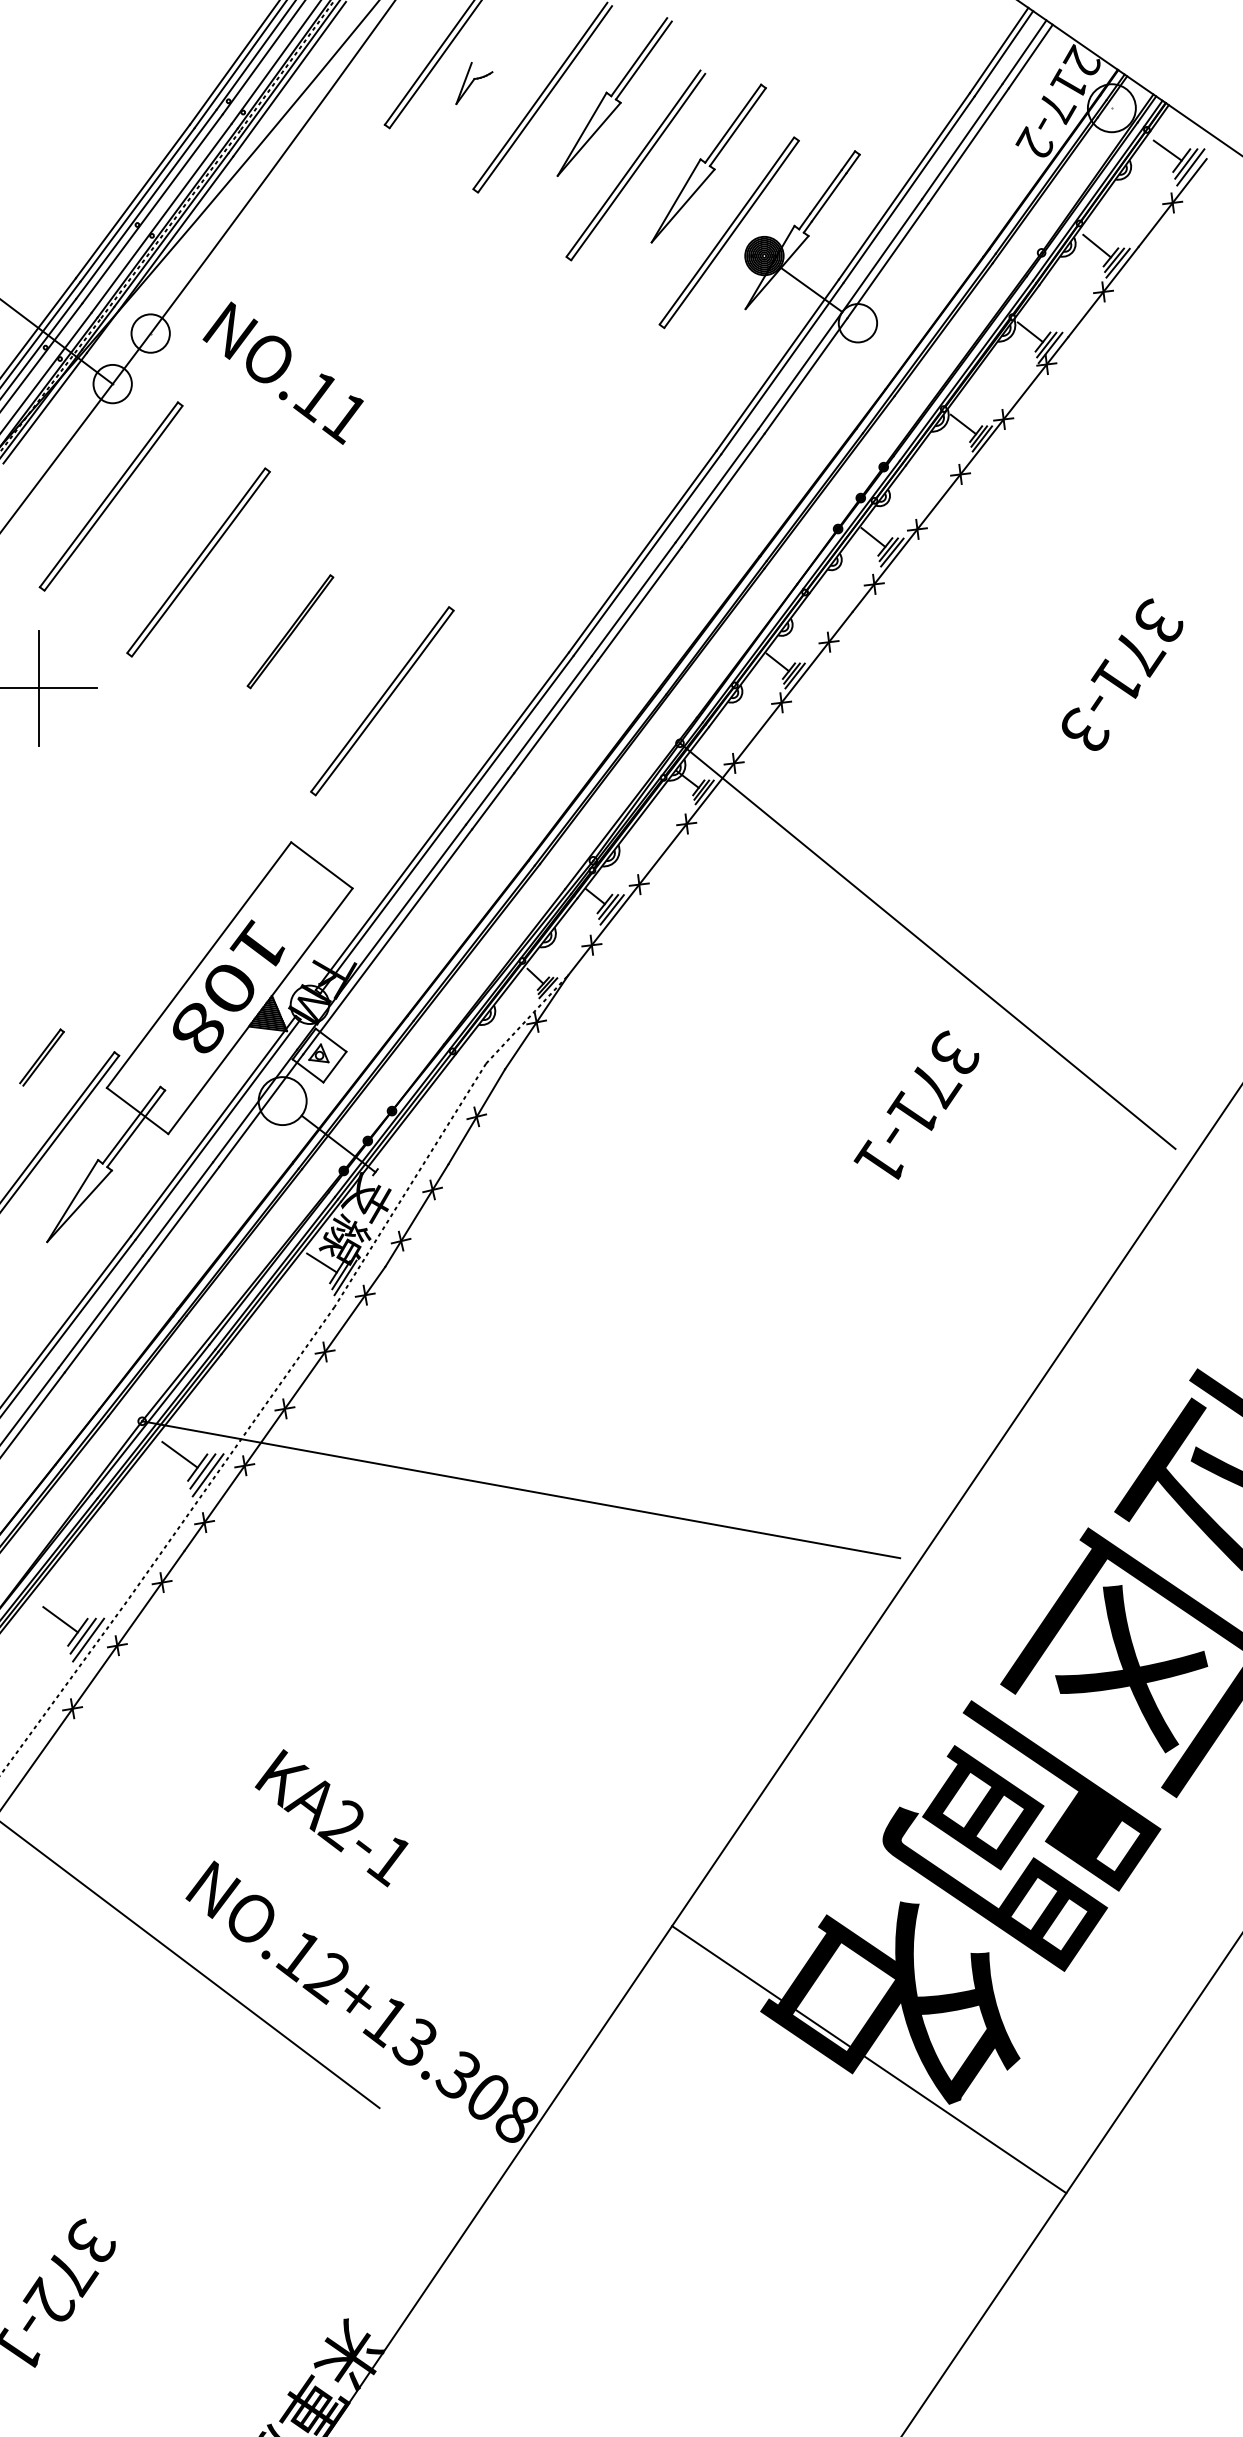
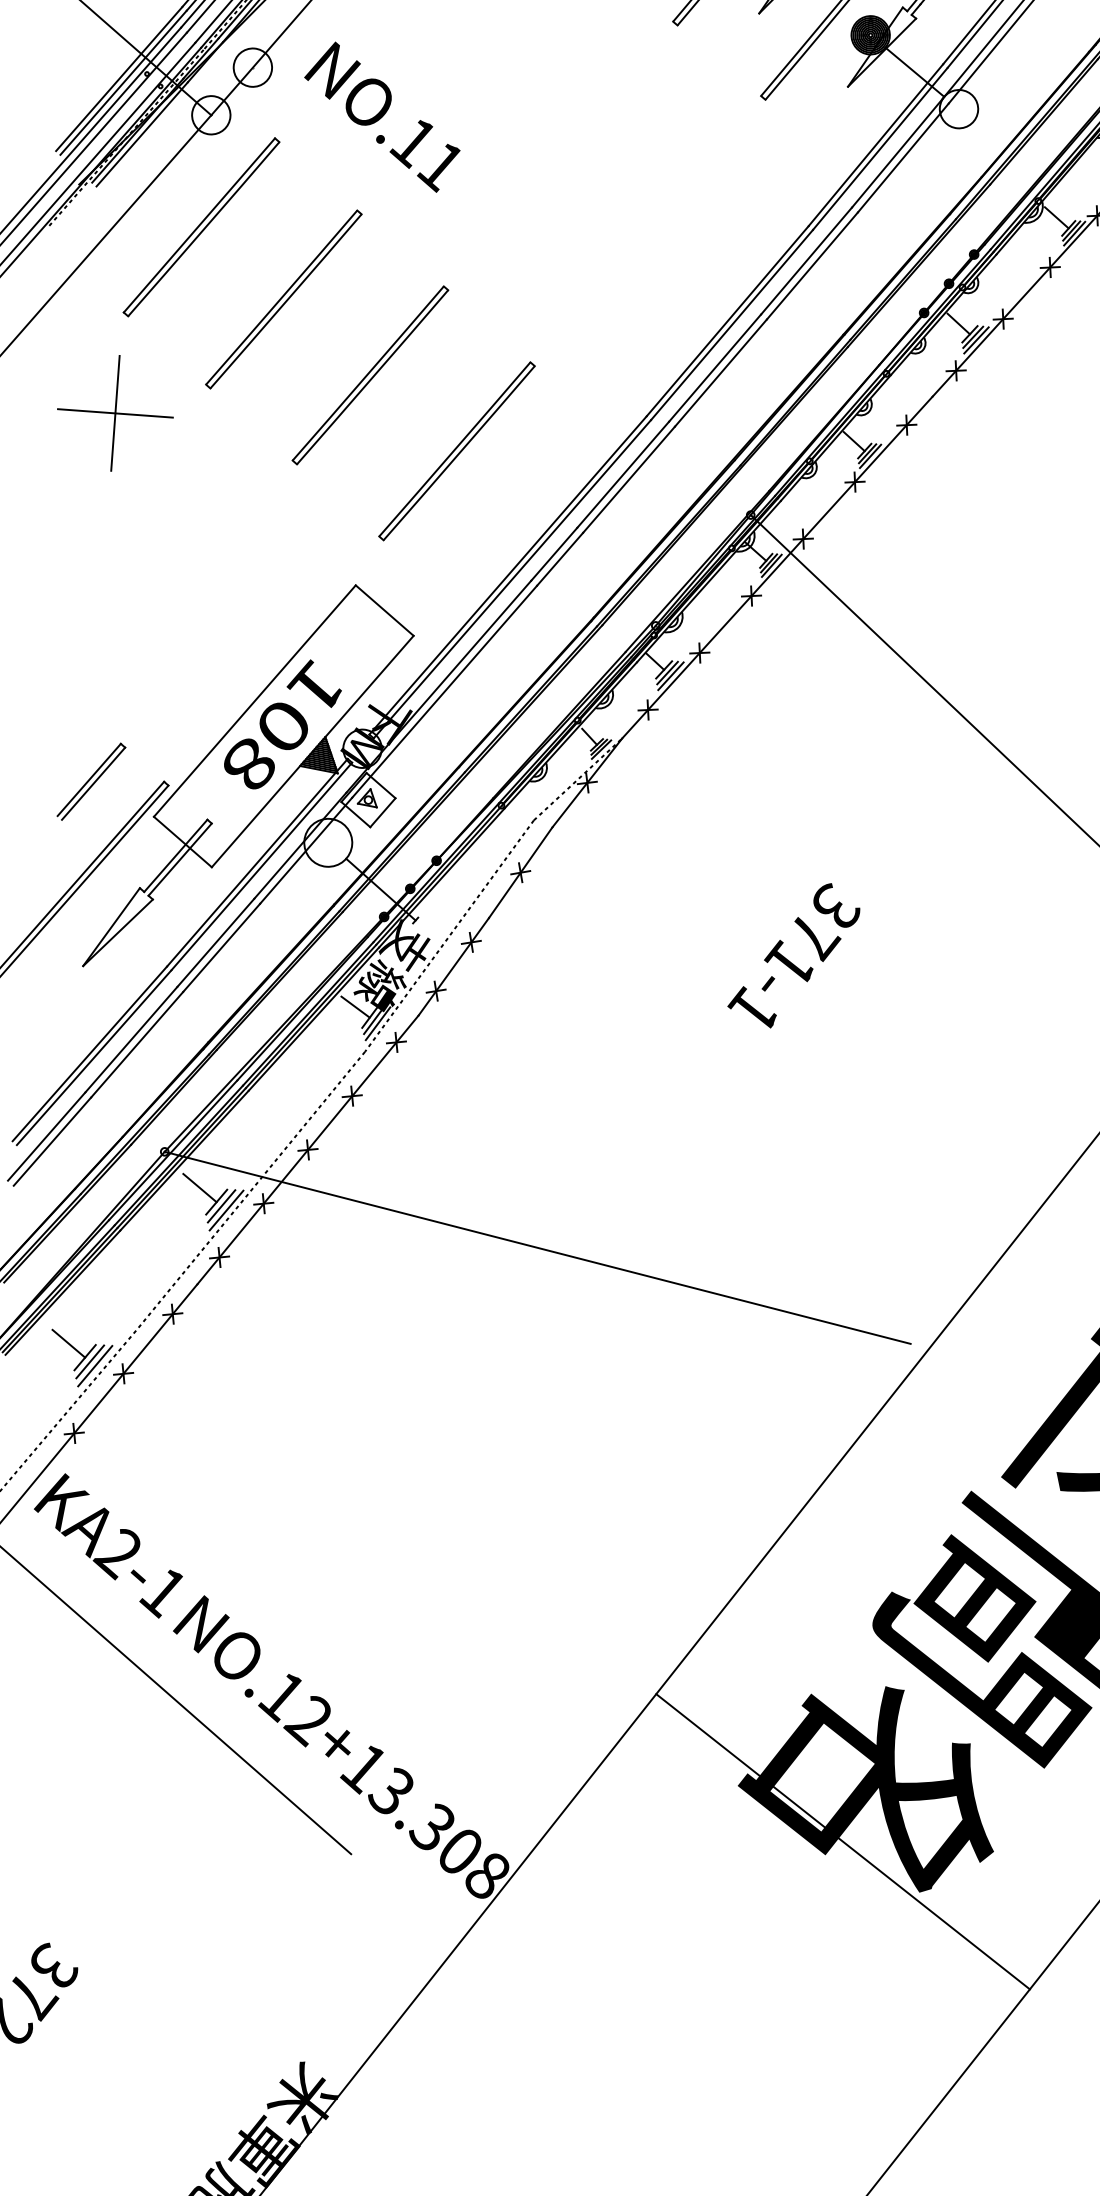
part: (290, 631) -> (370, 375), size x1.67
part: (41, 1057) -> (90, 781), size x1.43
text: (916, 1104) -> (794, 954), moved
text: (331, 1818) -> (108, 1545), moved

